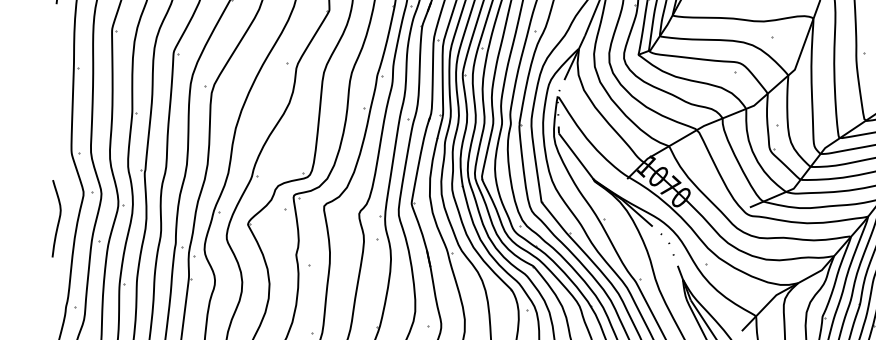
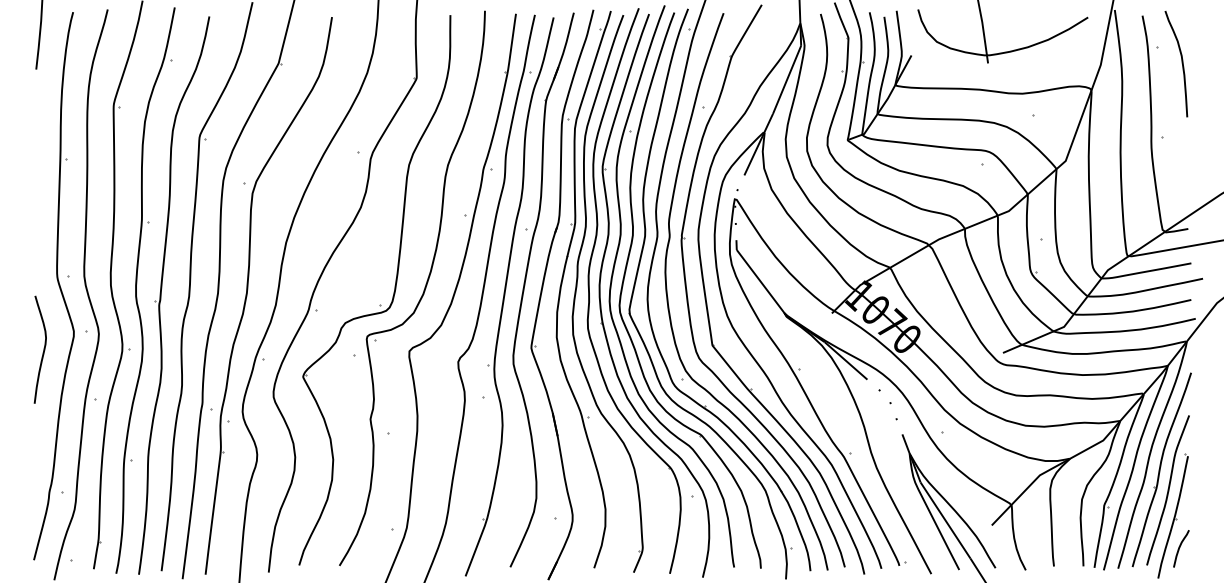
curve: (58, 218) -> (43, 349), moved

